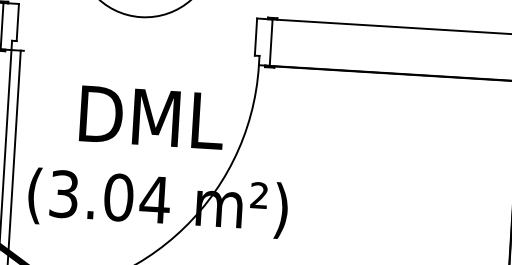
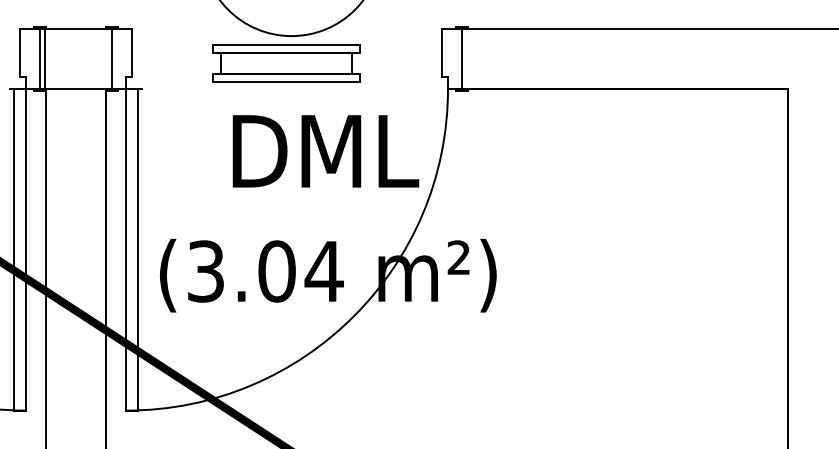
part: (135, 38) -> (286, 63), added
text: (151, 117) -> (325, 151), moved

